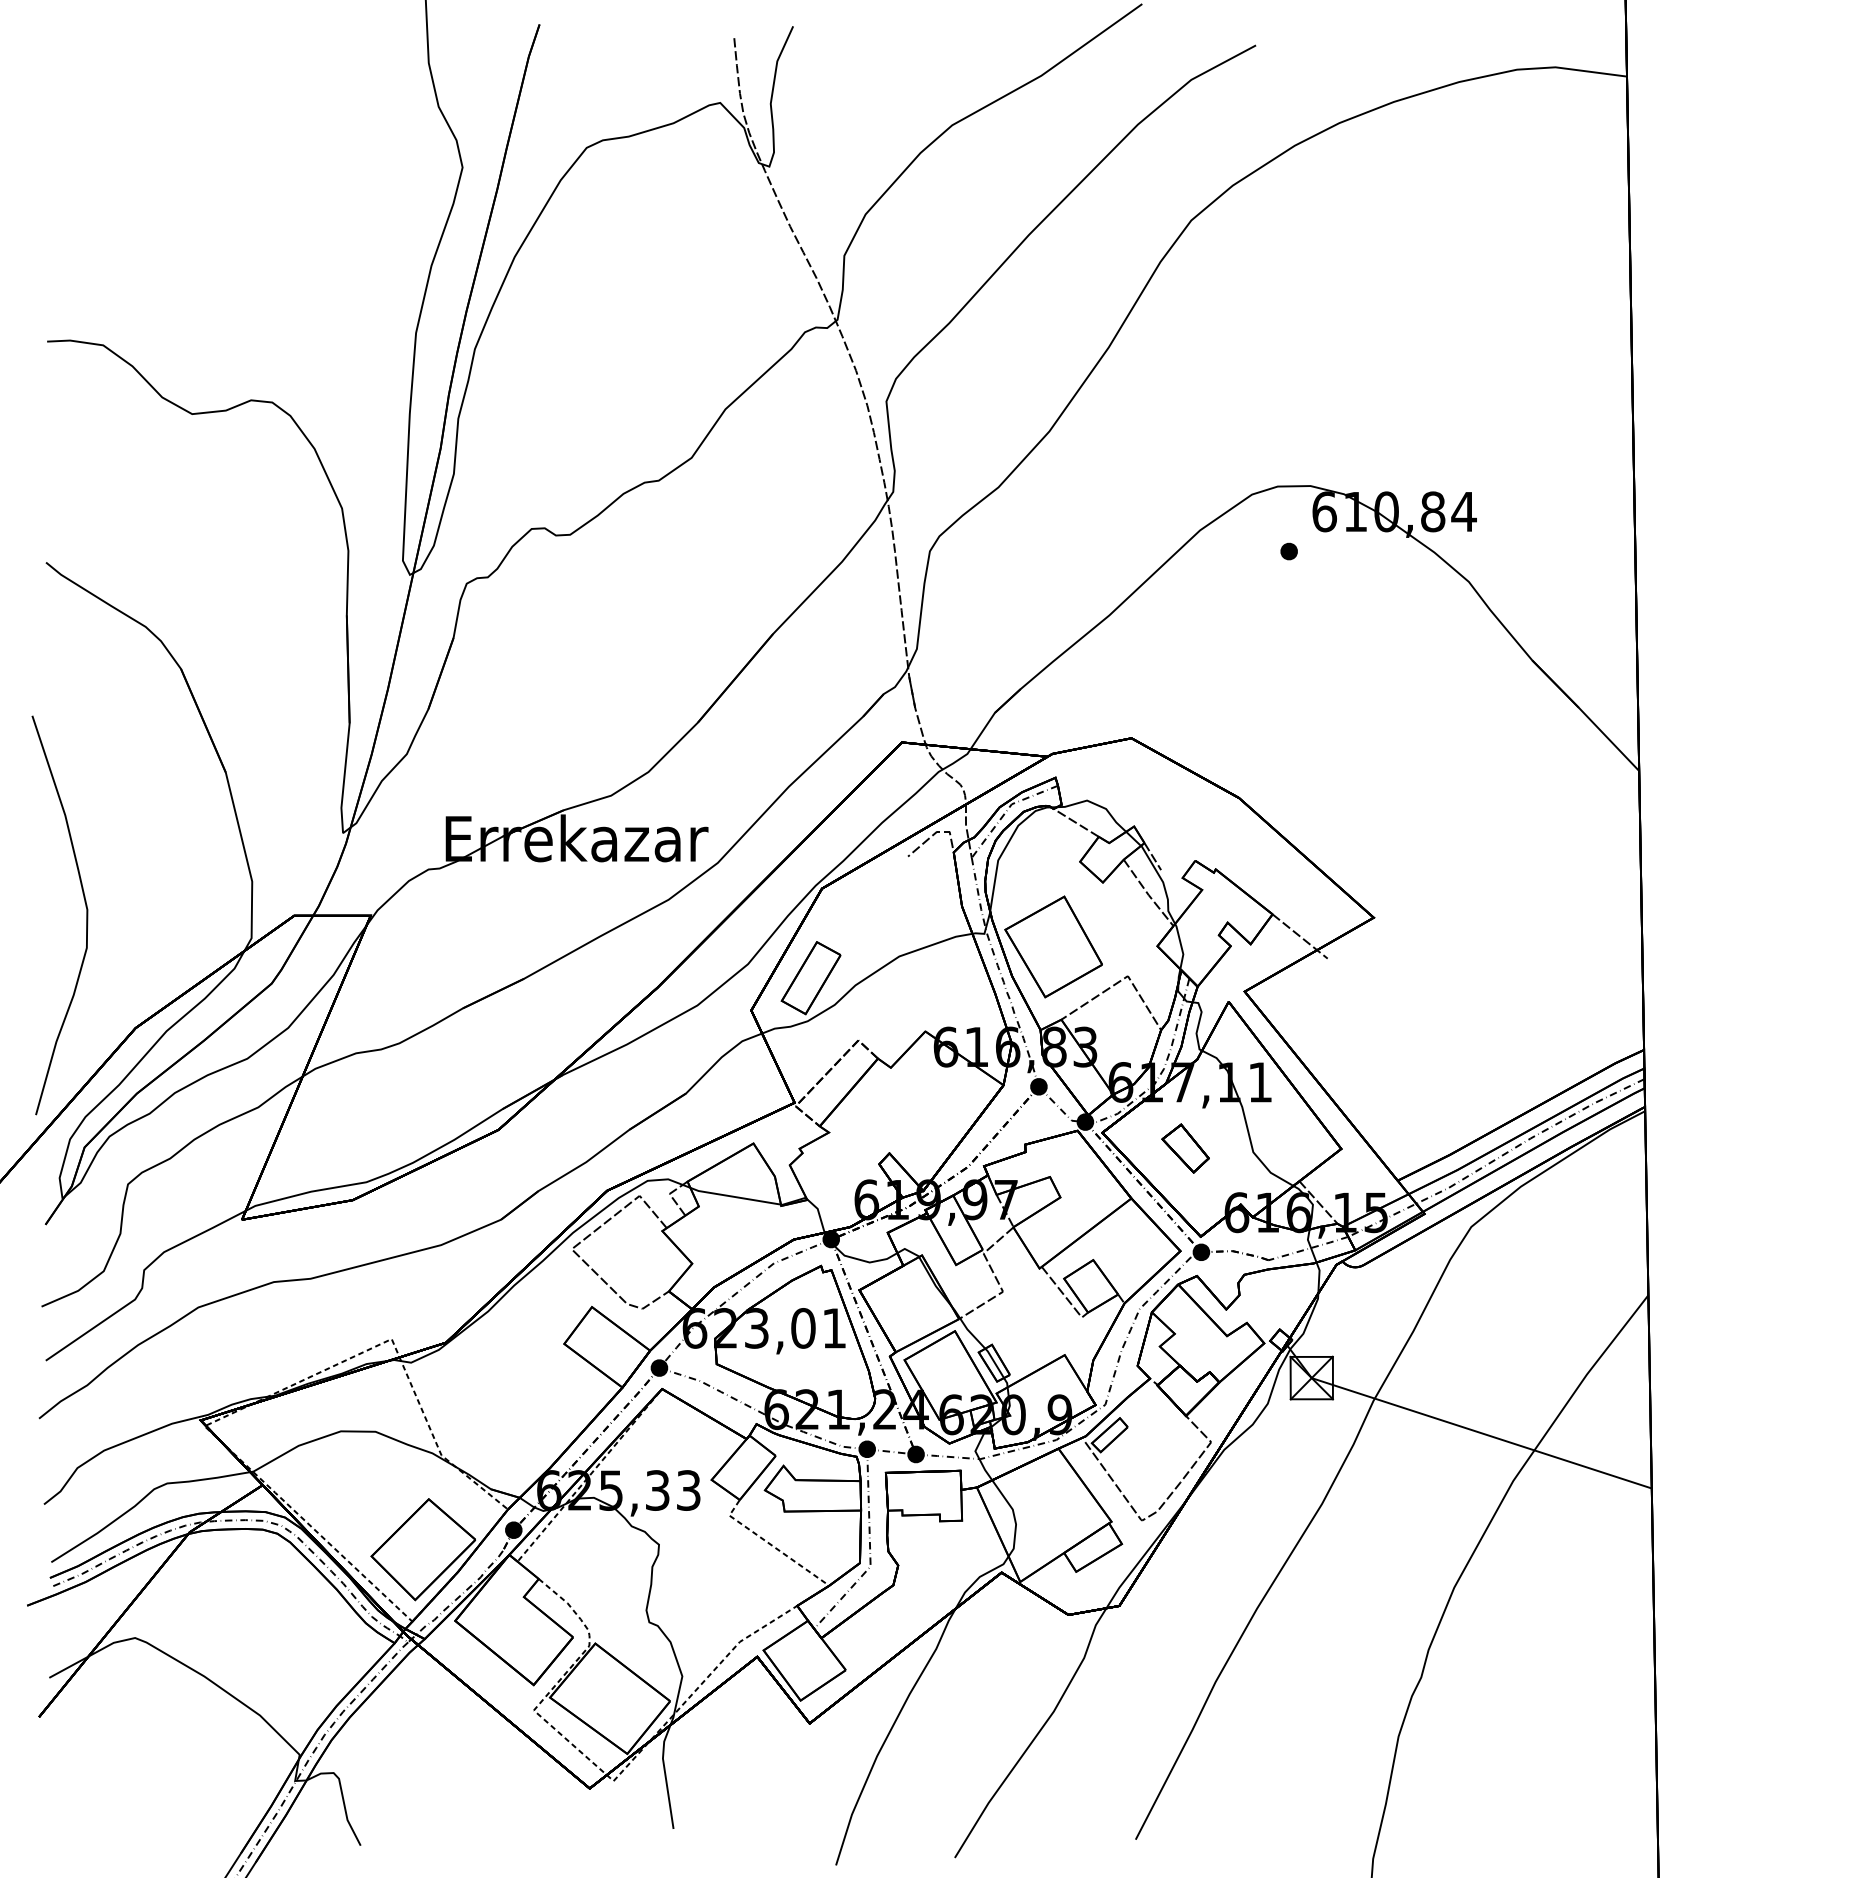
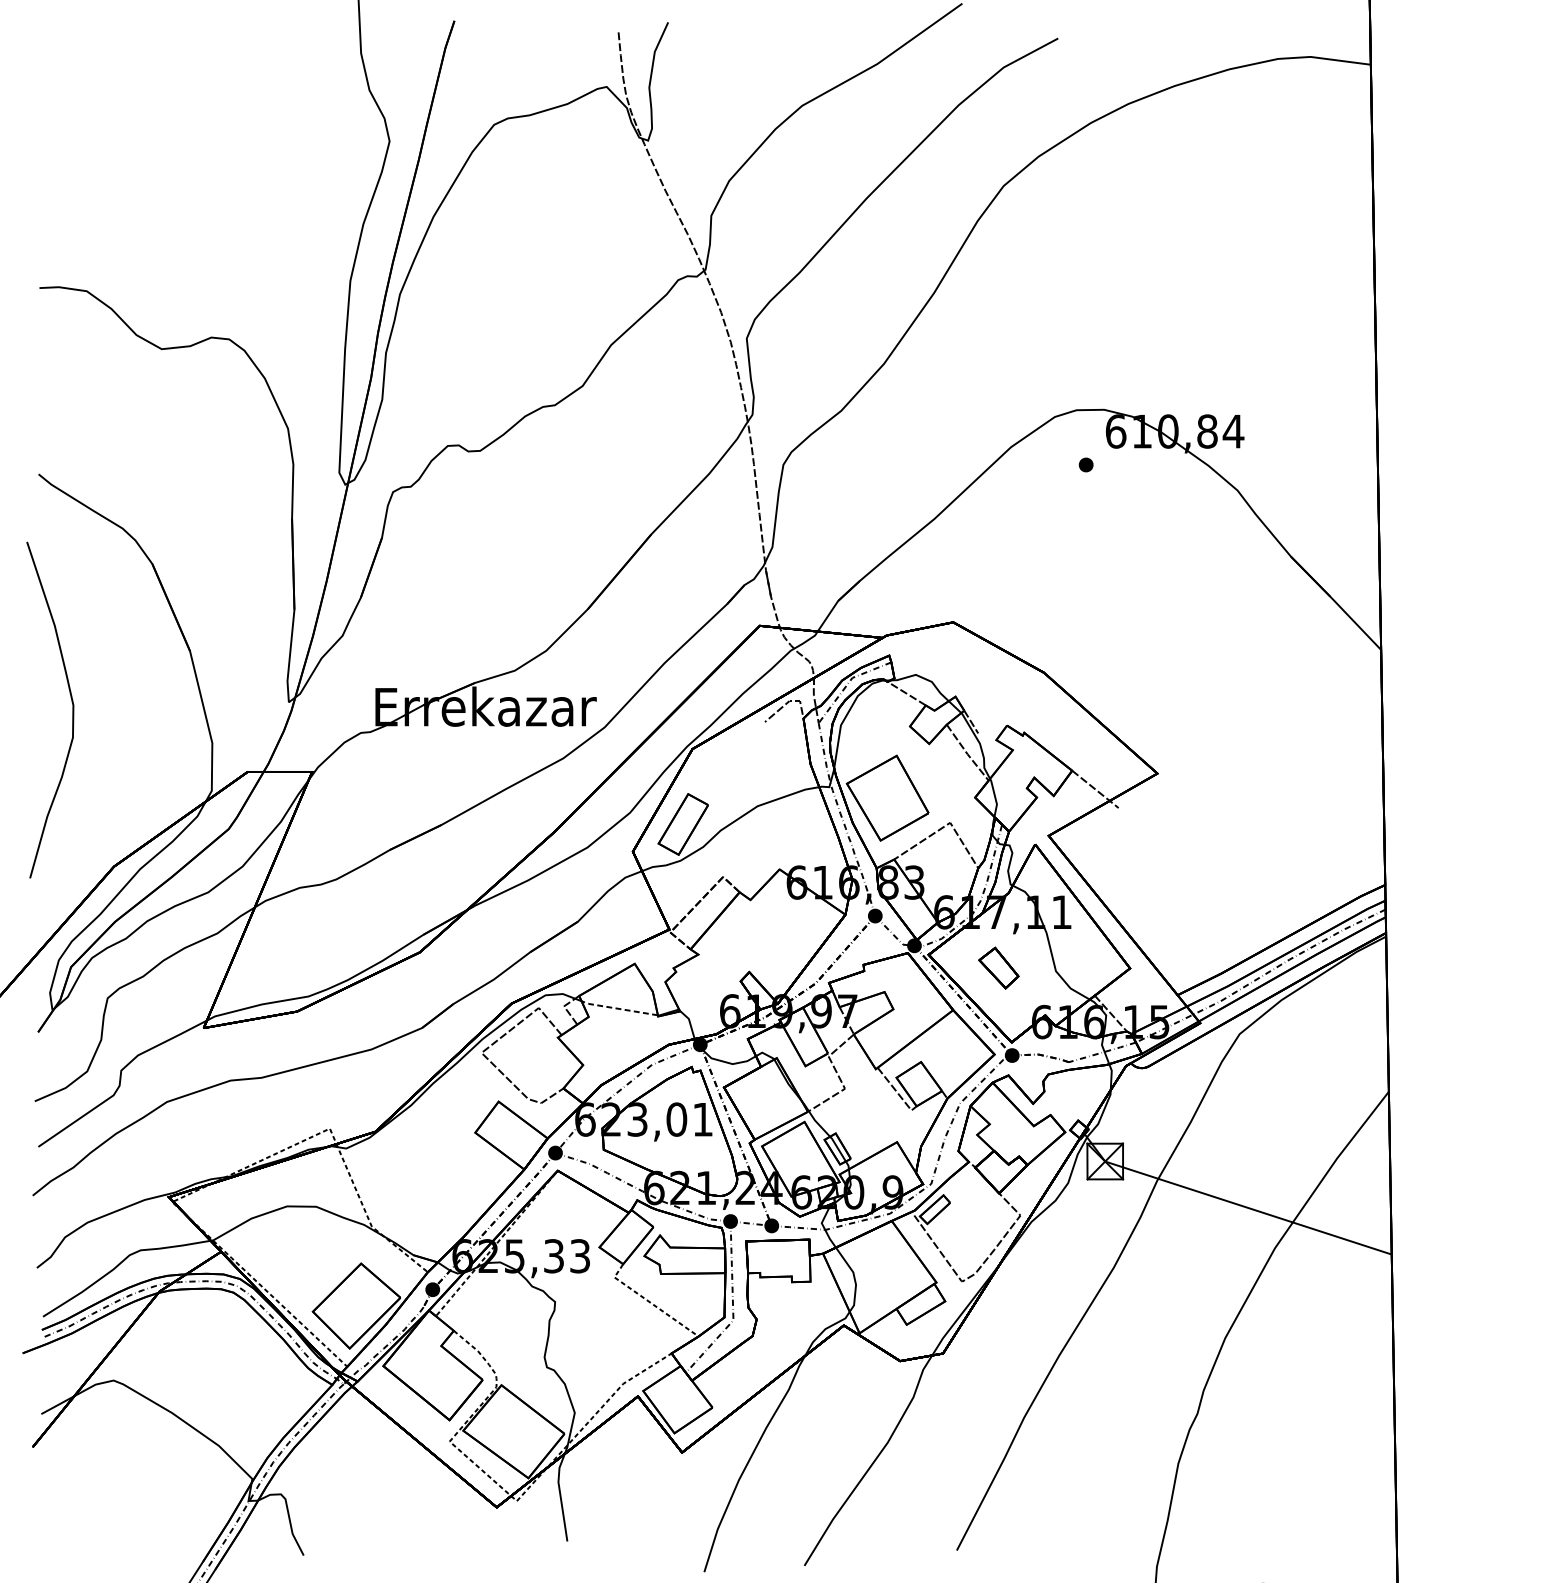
curve: (86, 915) -> (72, 710), moved
line: (734, 1196) -> (618, 1008), solid -> dashed

